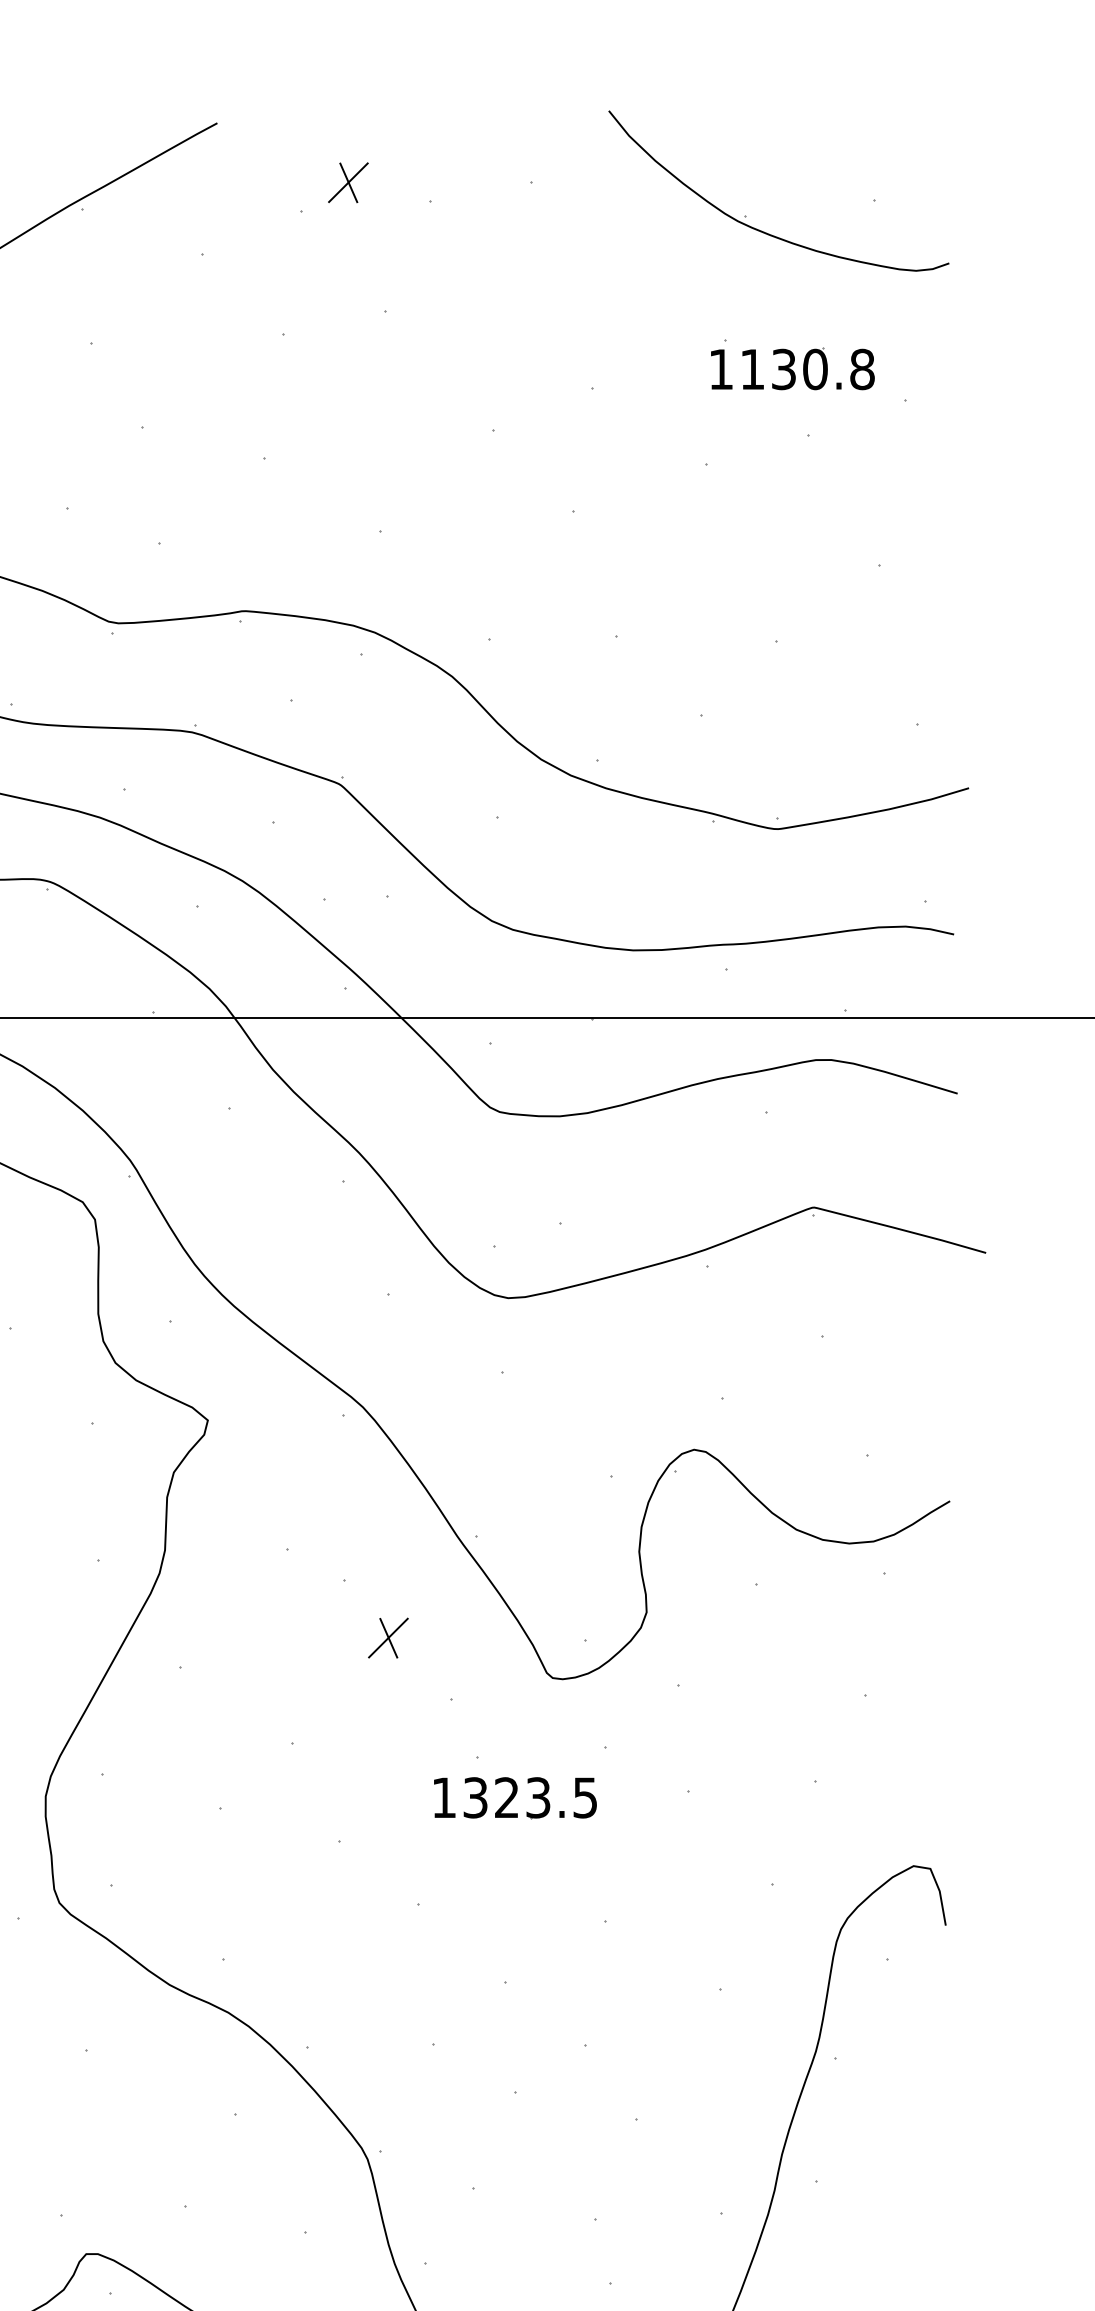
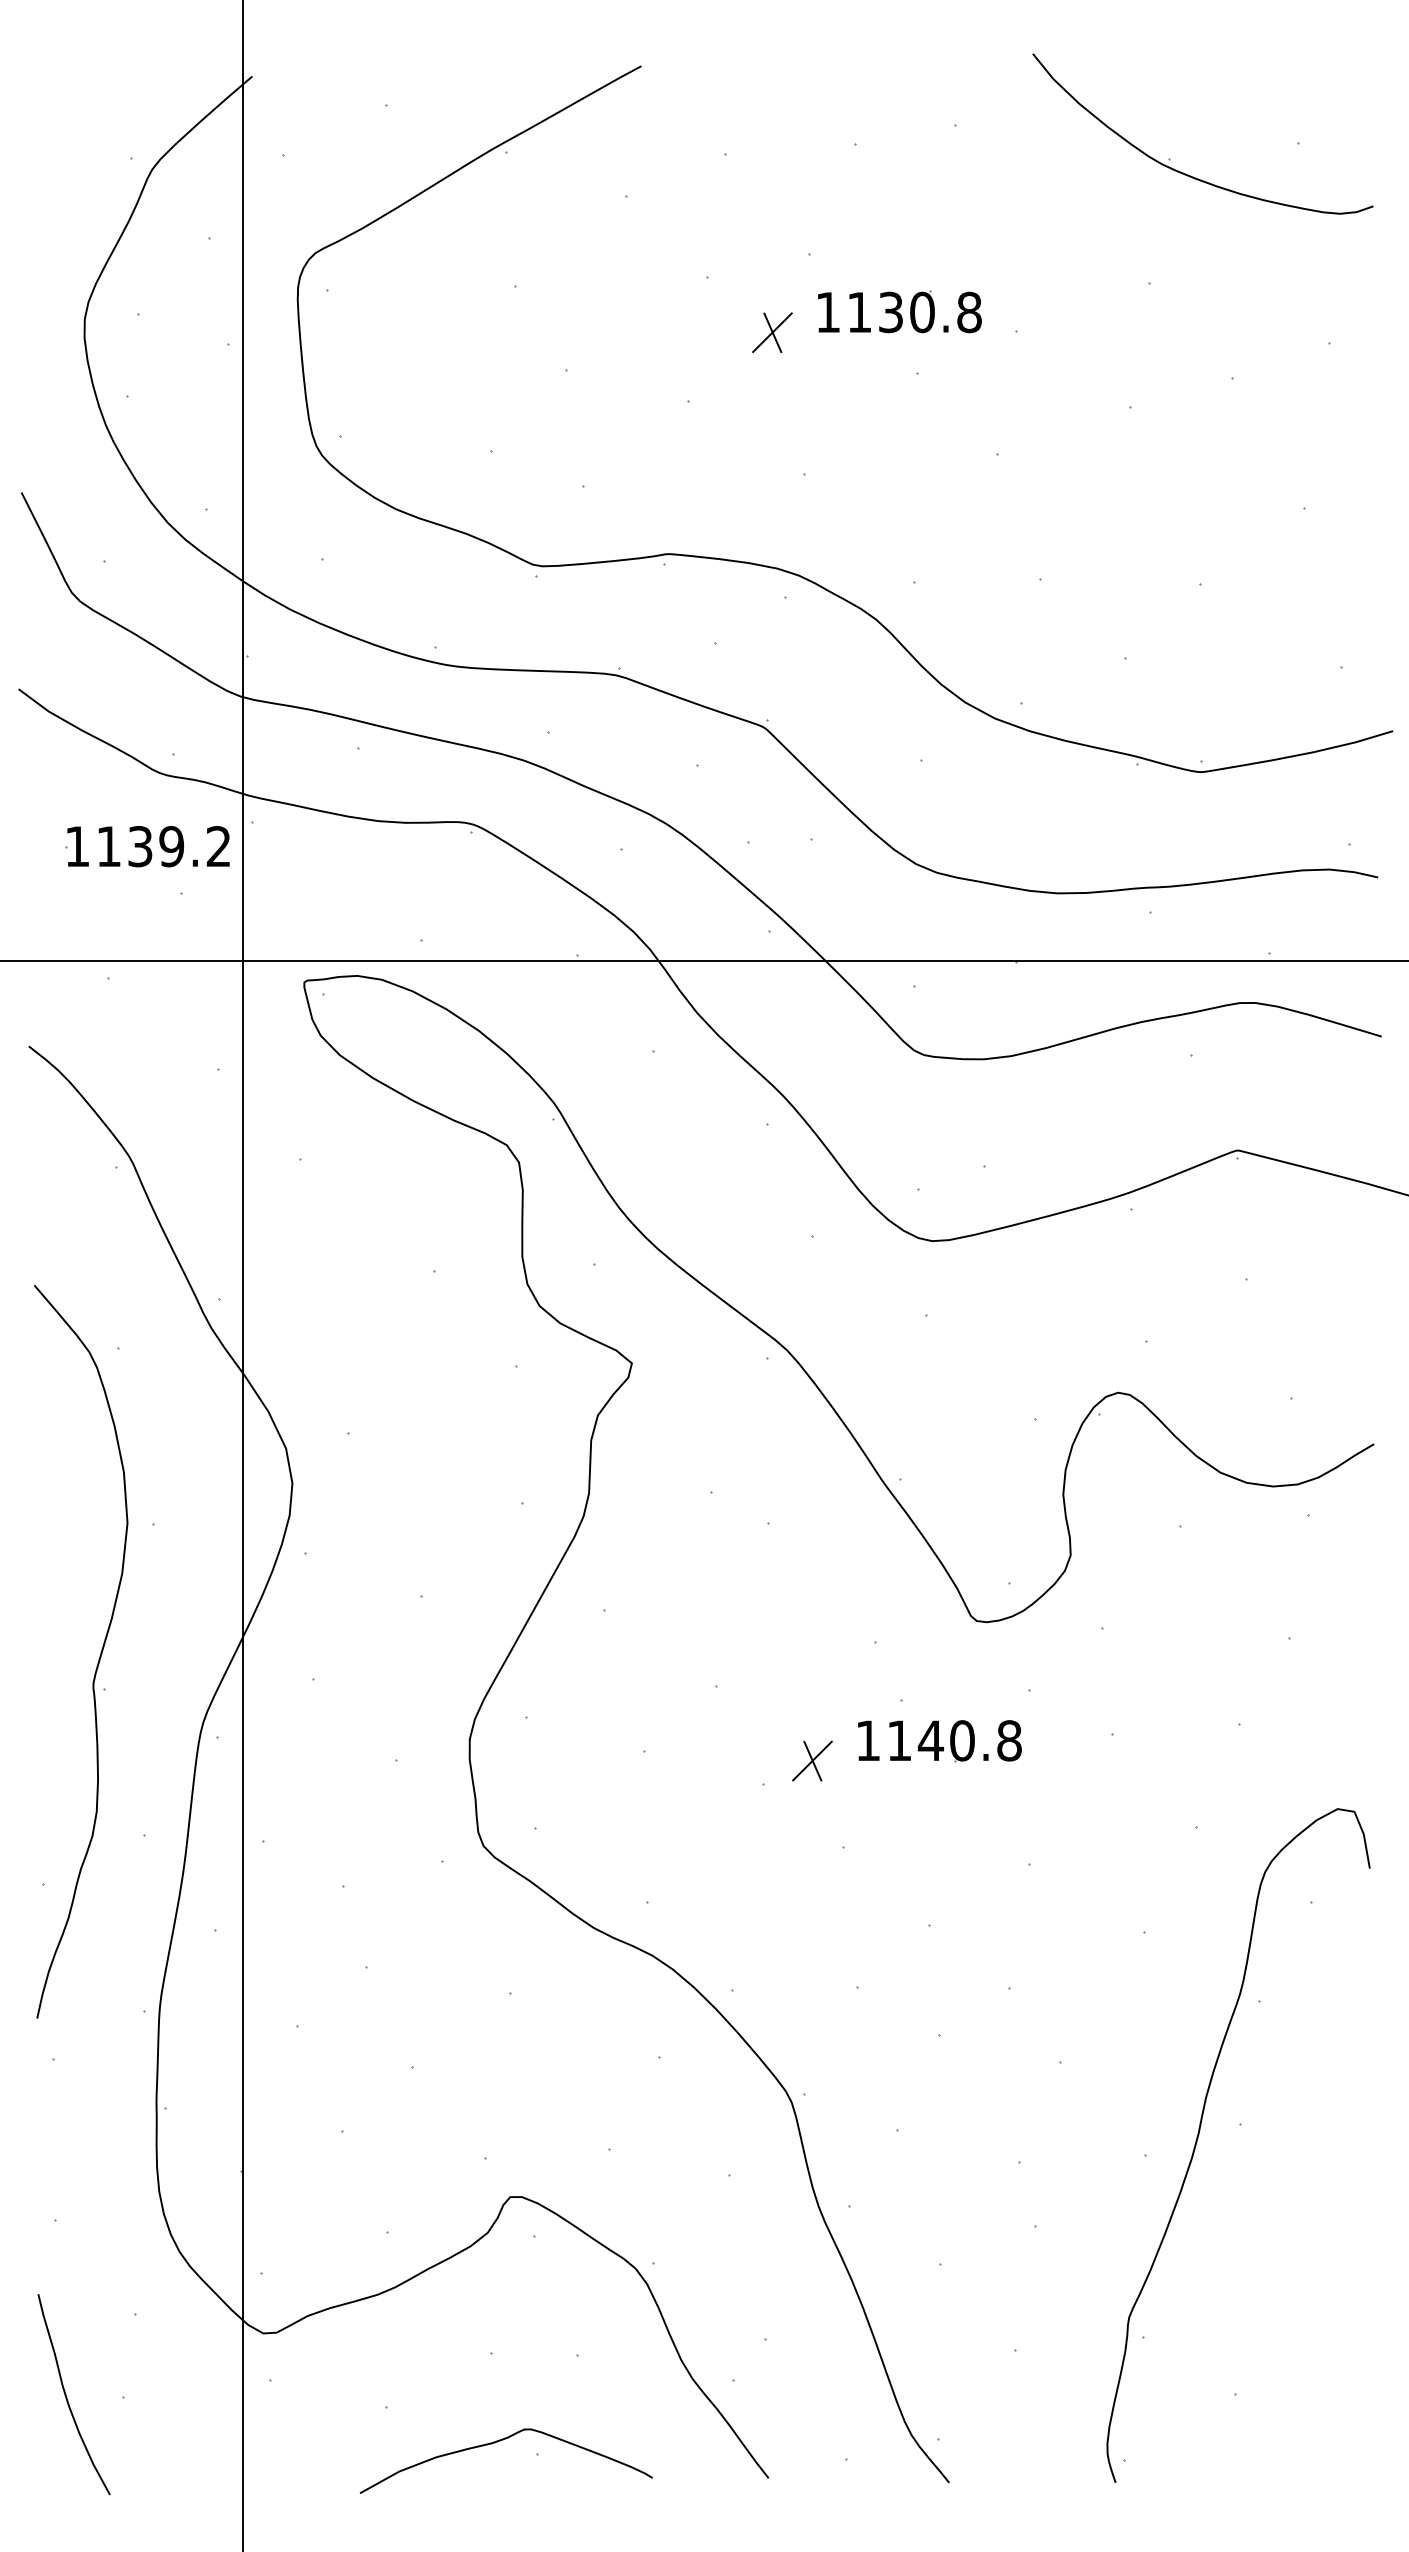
part: (348, 182) -> (772, 332), moved
part: (792, 368) -> (899, 311), moved
part: (388, 1637) -> (812, 1760), moved
text: (530, 1797) -> (954, 1740), 1323.5 -> 1140.8

